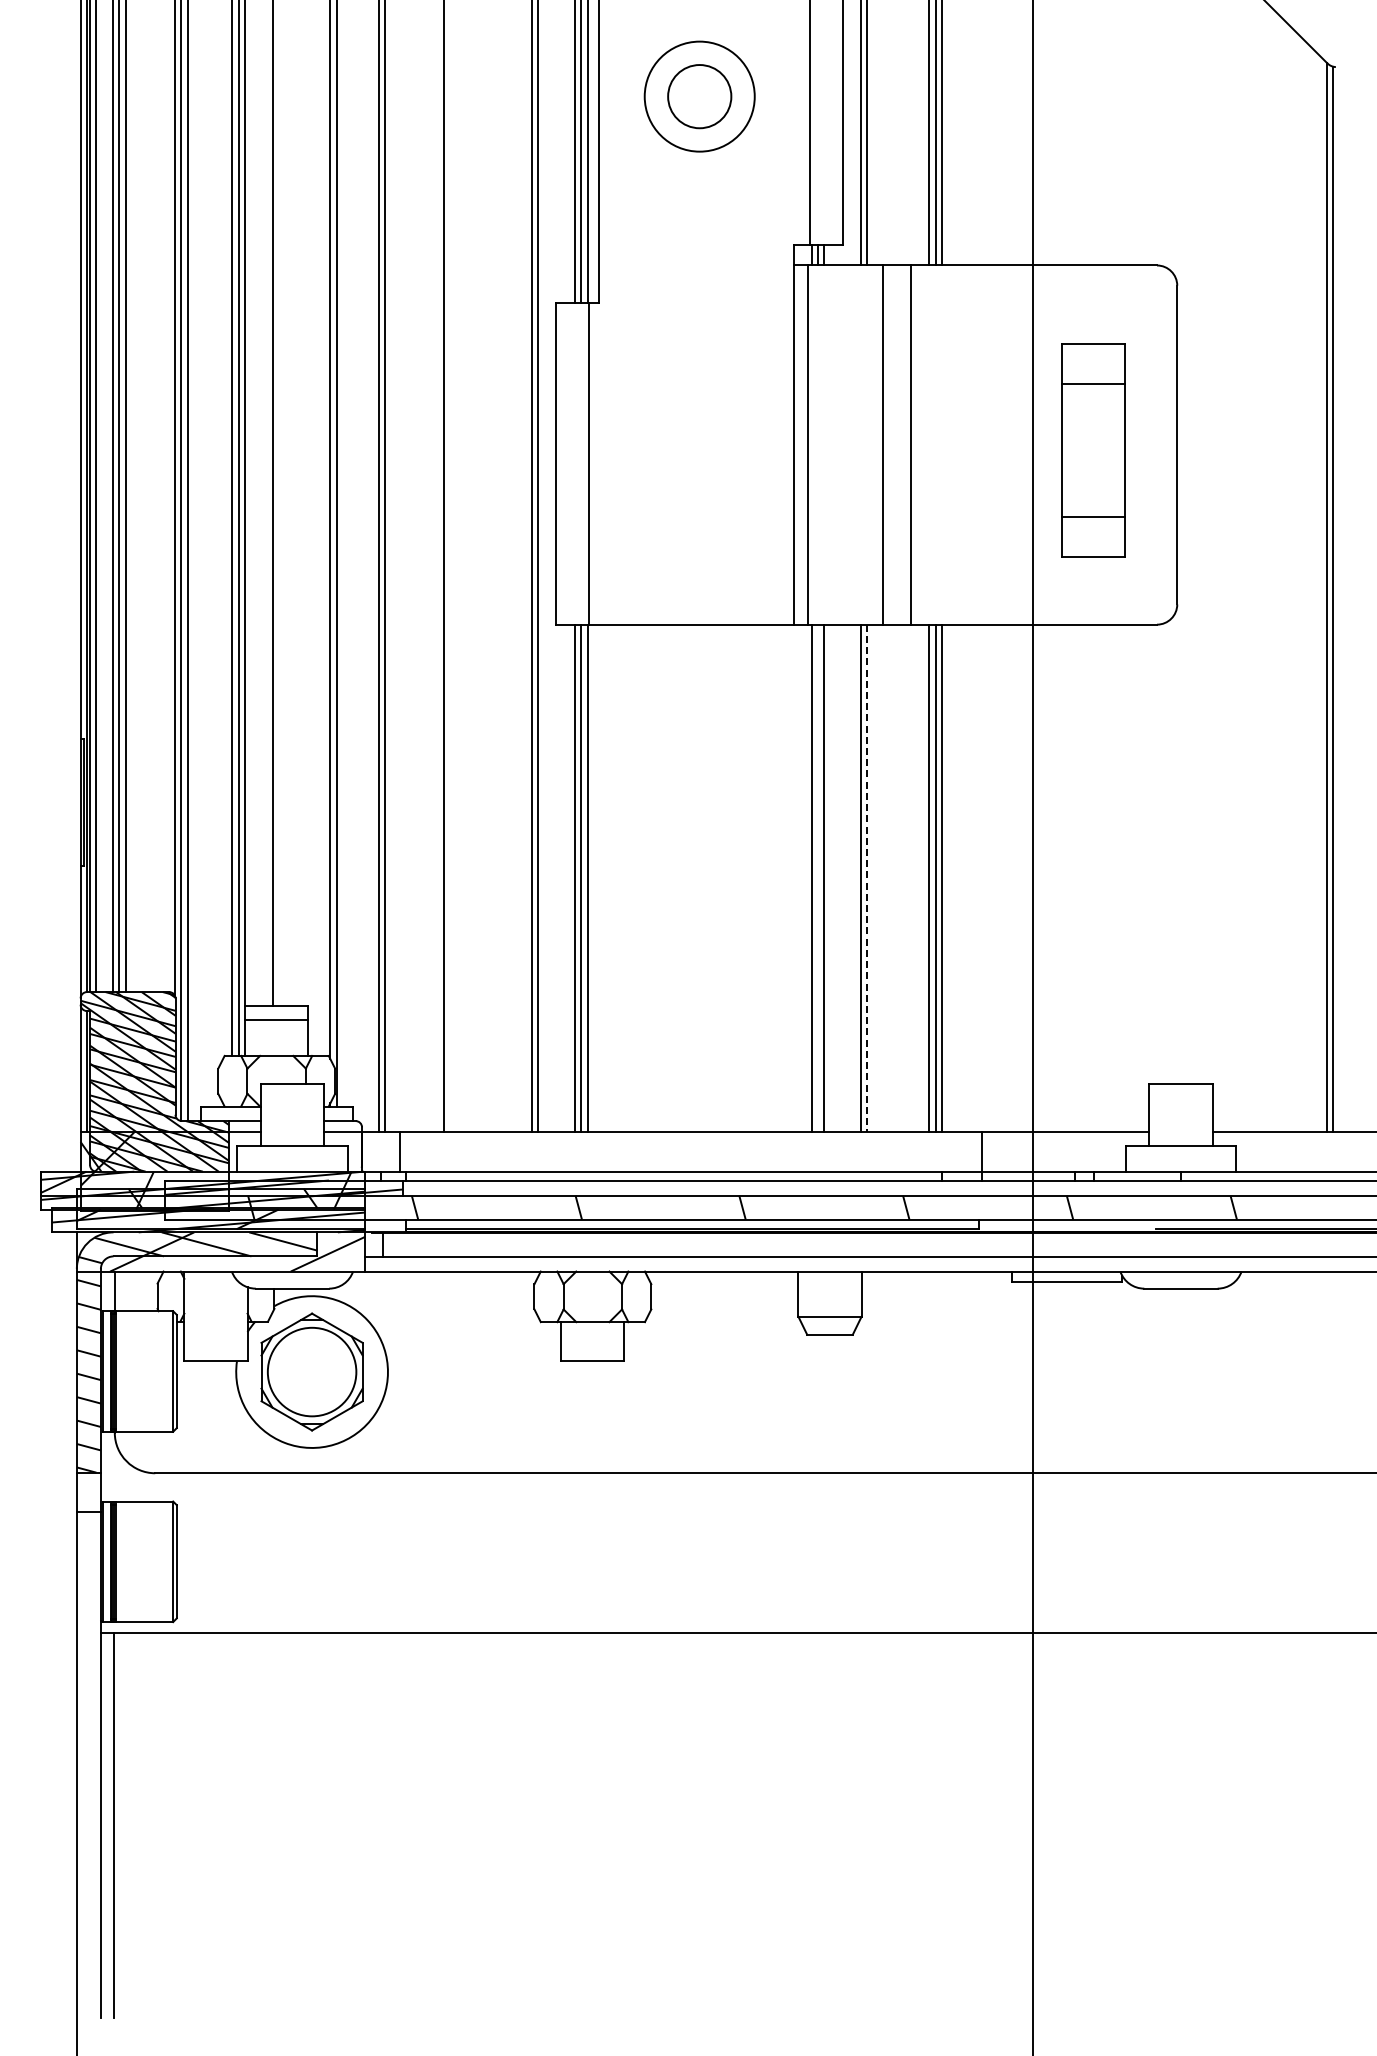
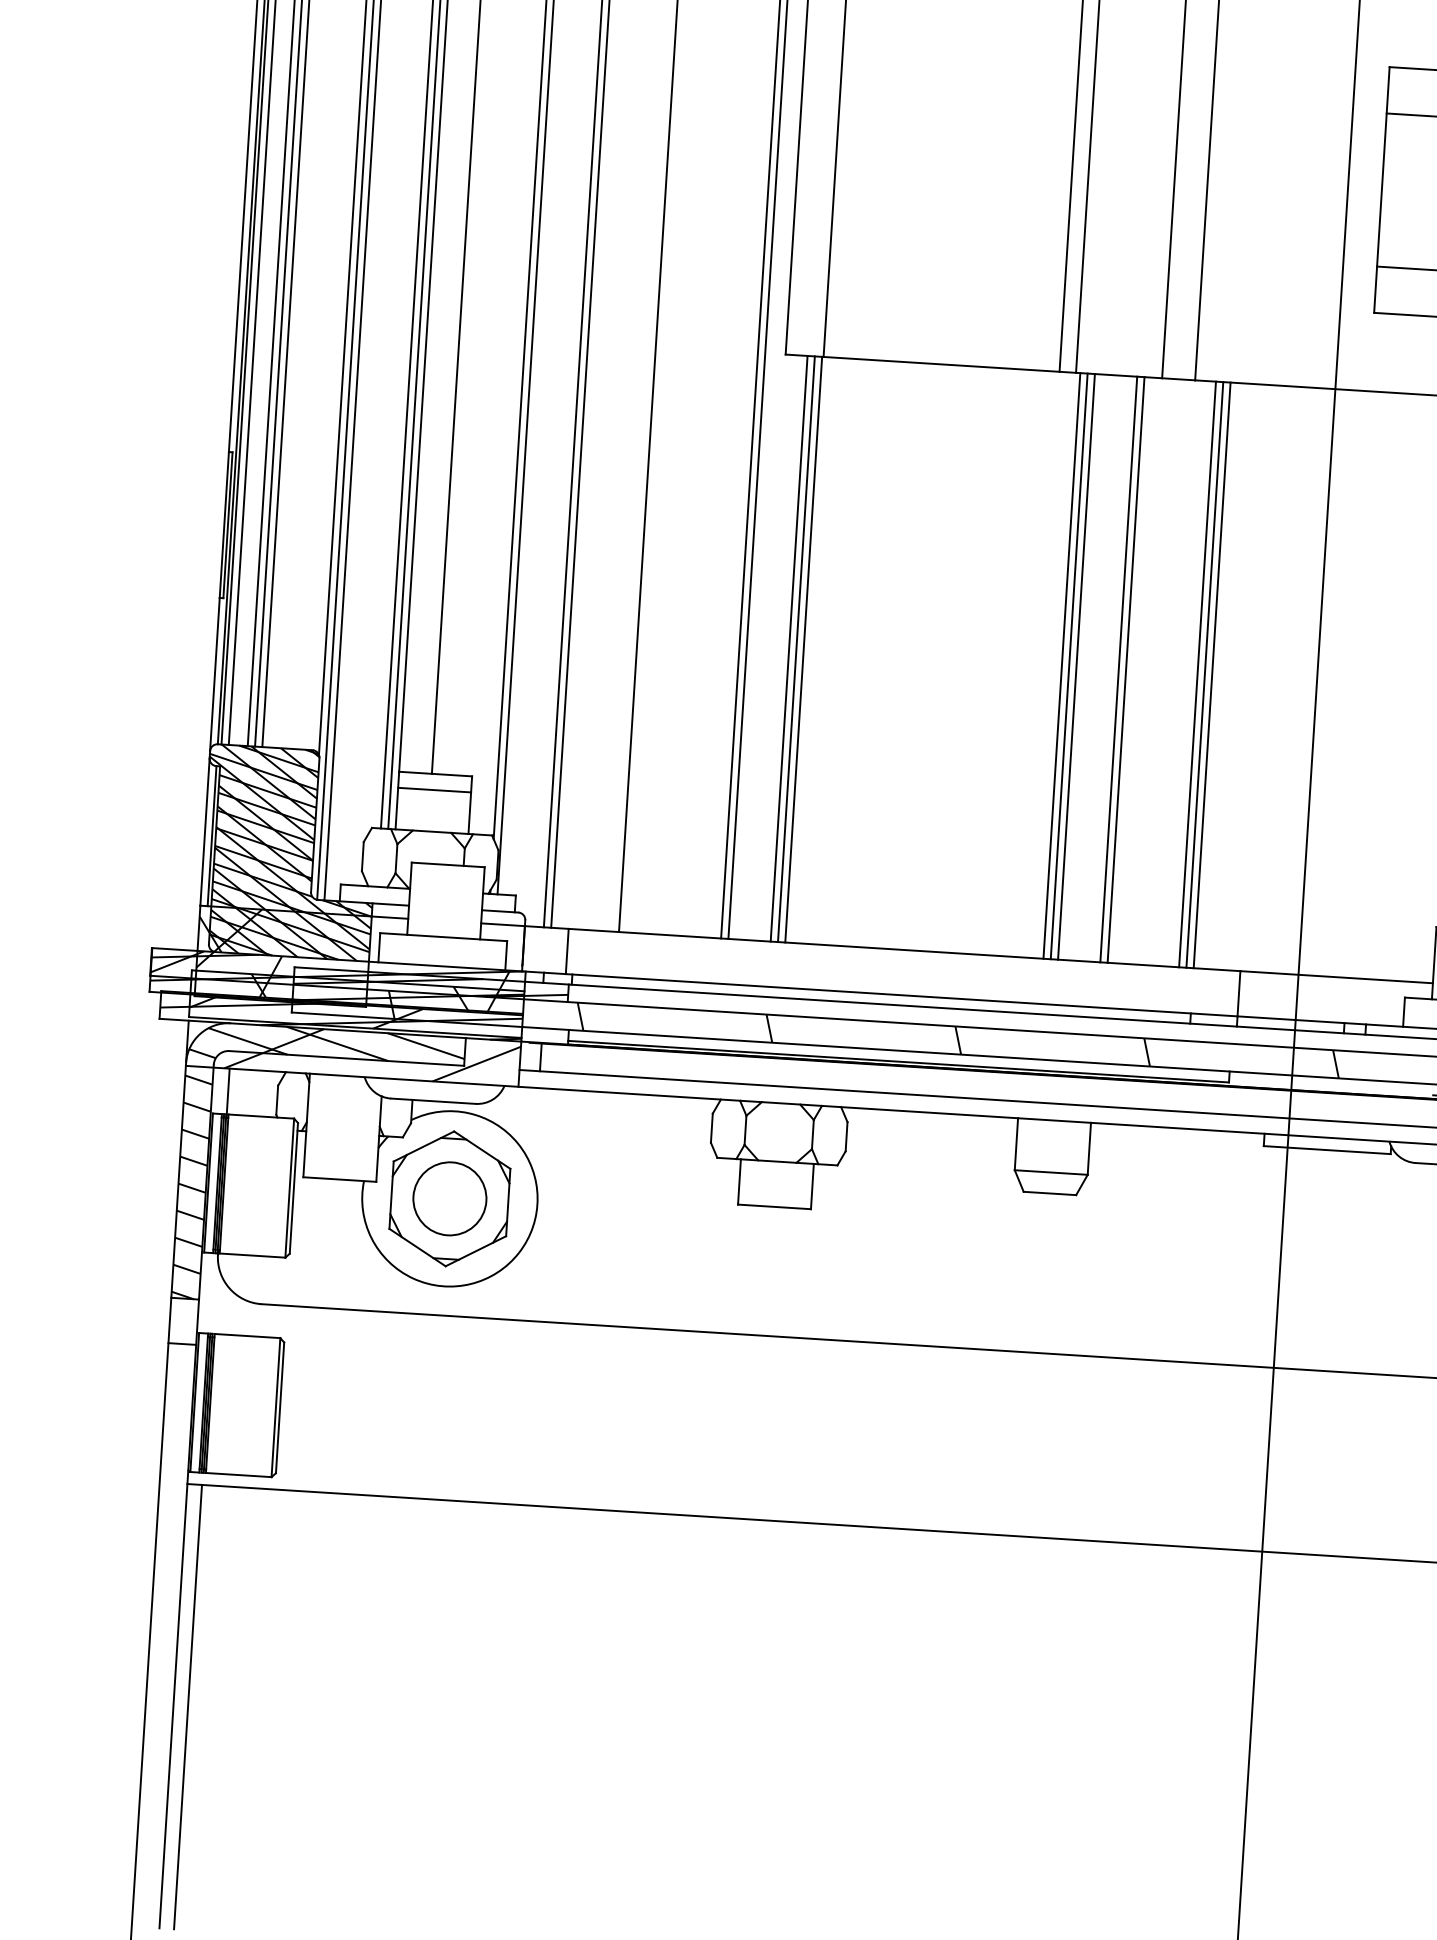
line: (817, 878) -> (1068, 666), added
line: (867, 878) -> (1126, 669), dashed -> solid
circle: (311, 1371) -> (449, 1198), size x0.71

